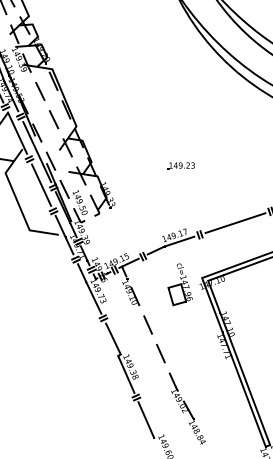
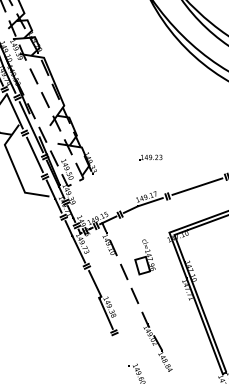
part: (180, 165) -> (150, 157), moved
part: (179, 285) -> (144, 257), moved
line: (146, 419) -> (122, 351), removed

